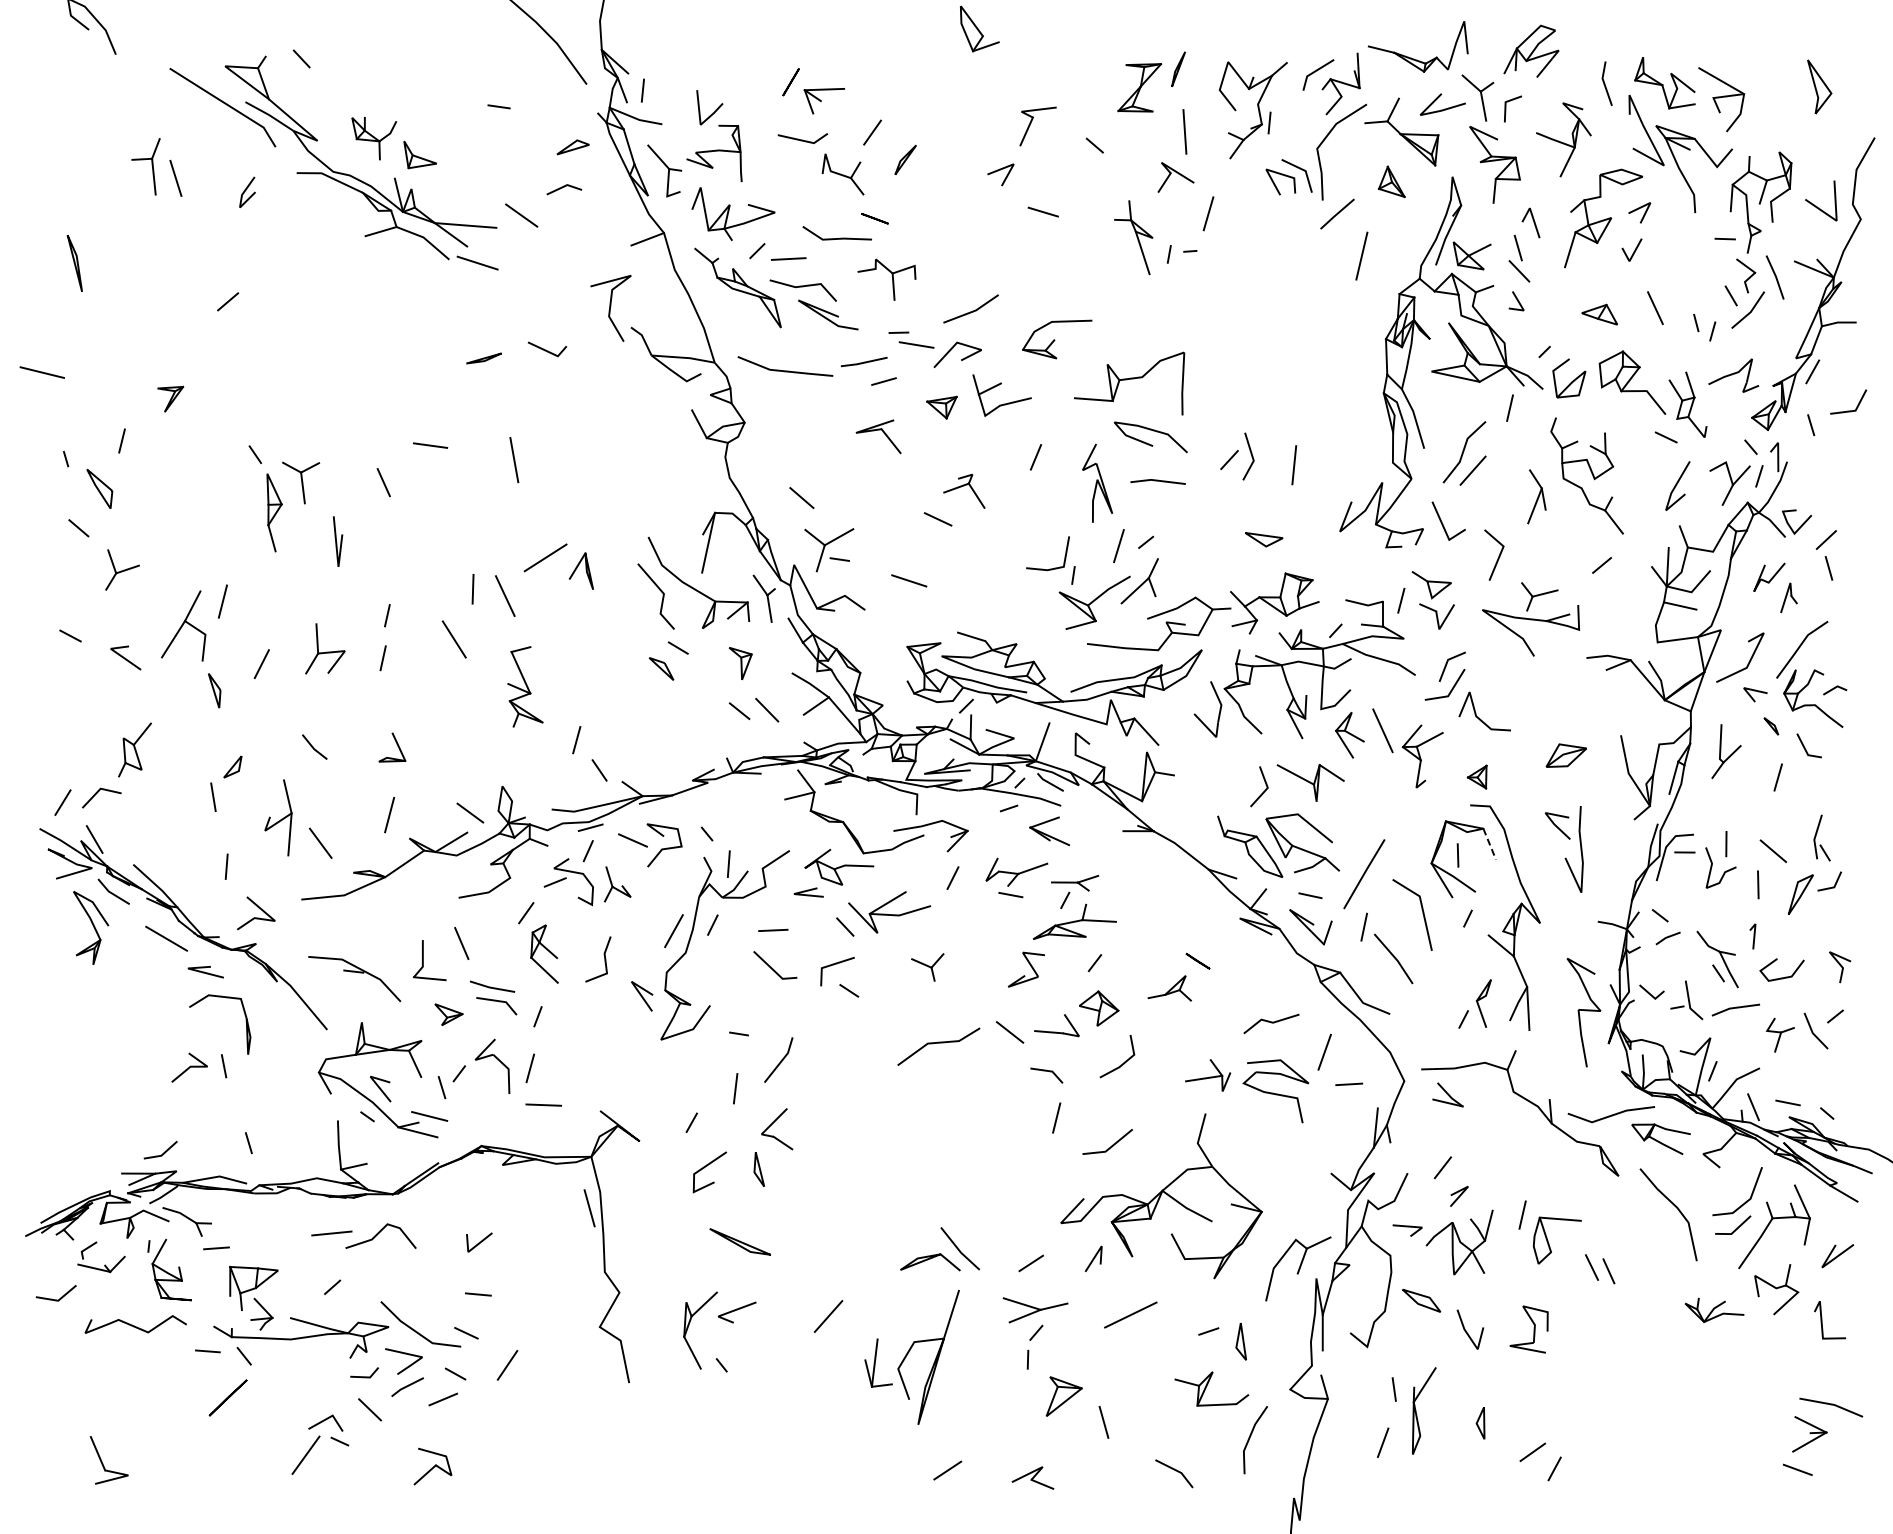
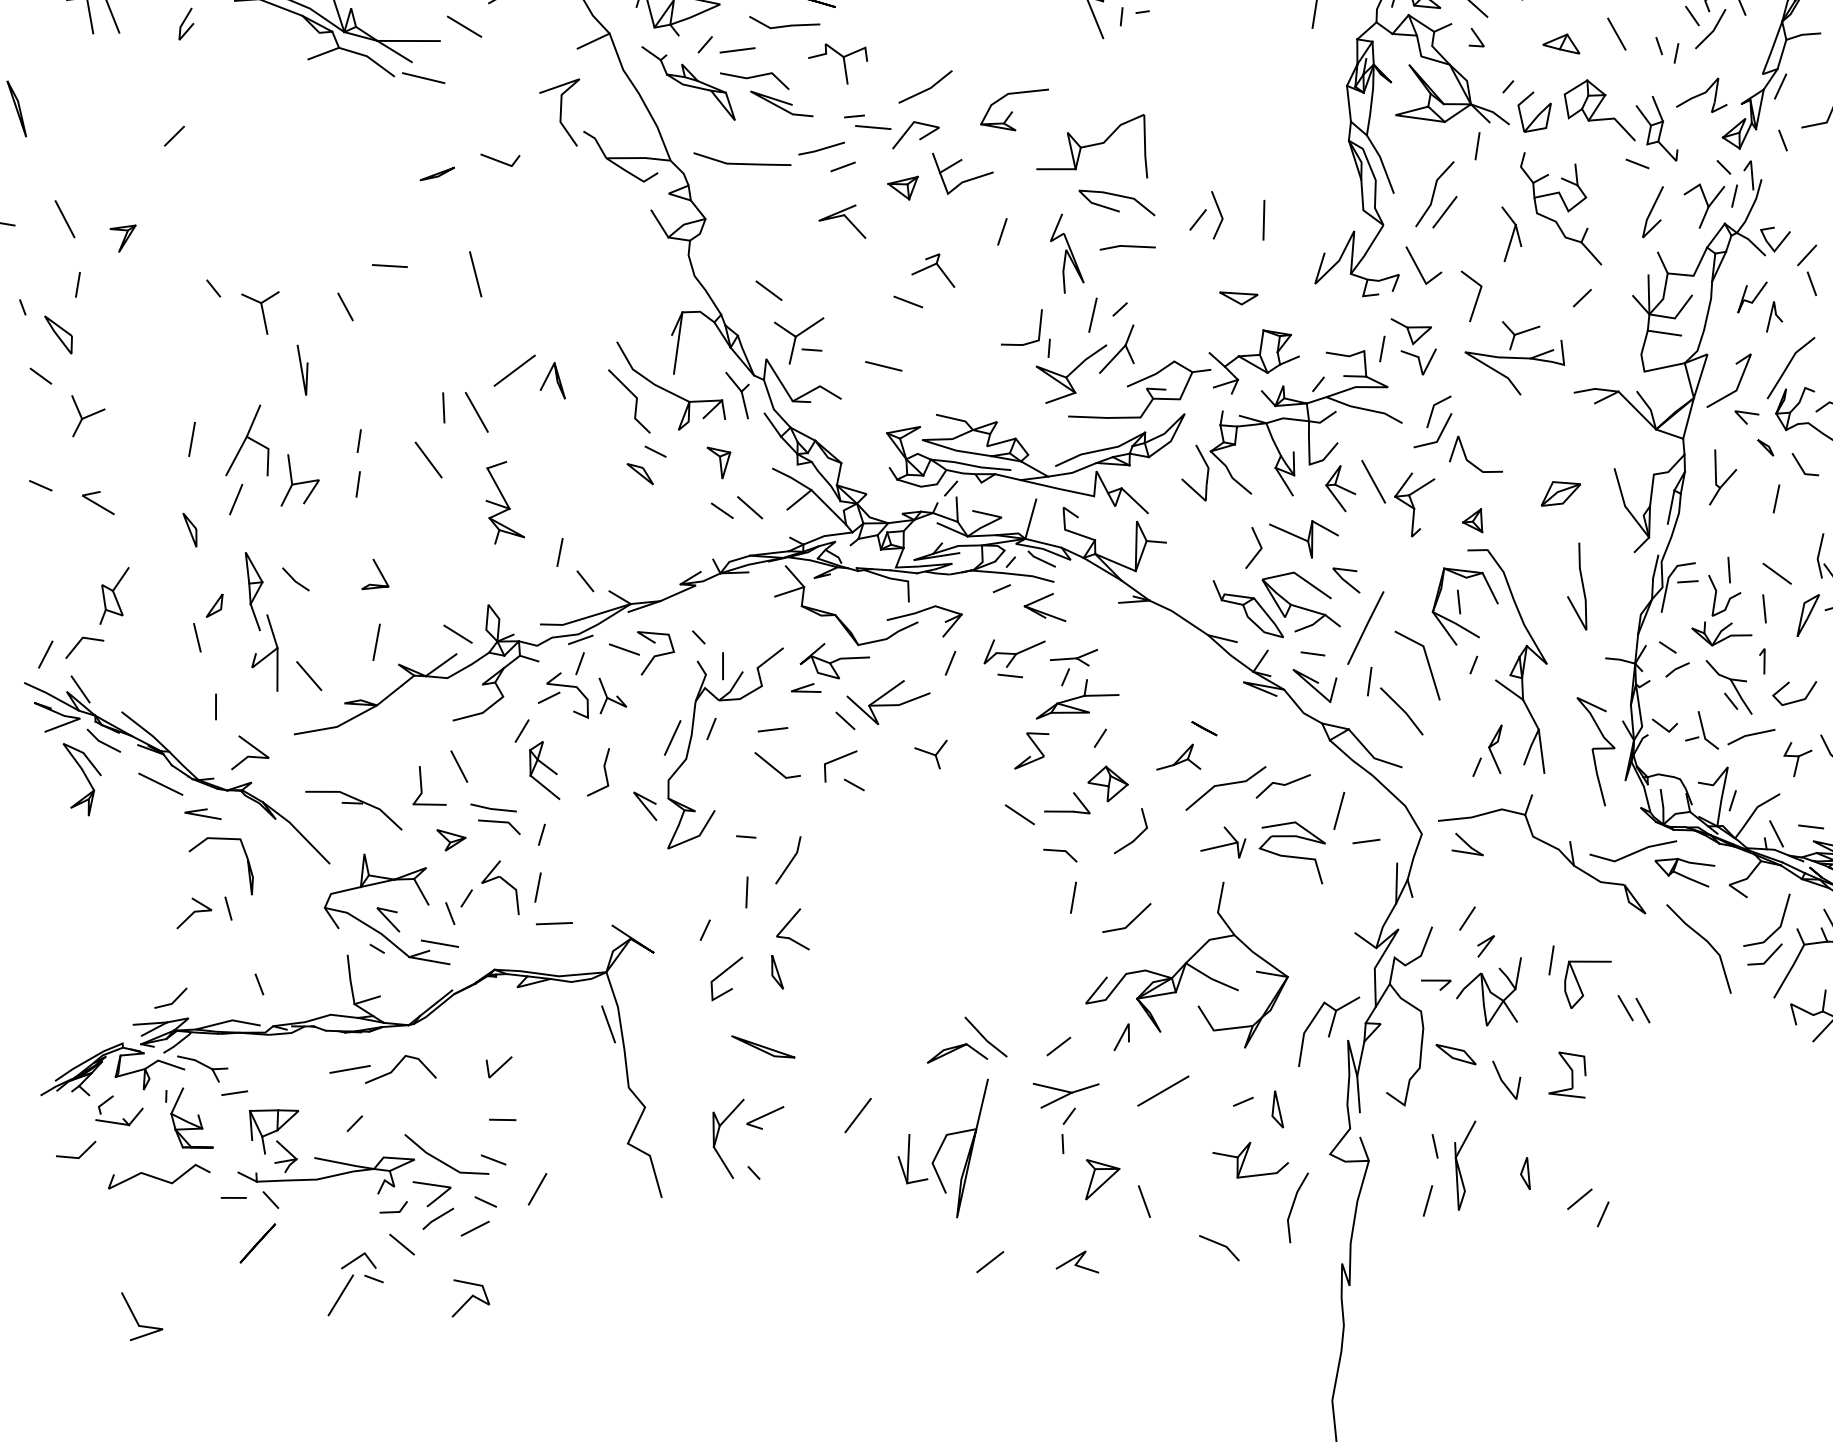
line: (114, 375) -> (65, 219), added
part: (274, 512) -> (255, 590), moved
part: (183, 625) -> (245, 441), moved
line: (1556, 825) -> (1345, 580), moved
line: (1489, 844) -> (1489, 588), dashed -> solid
line: (938, 1043) -> (1225, 785), moved
part: (1714, 1309) -> (1721, 632), moved

